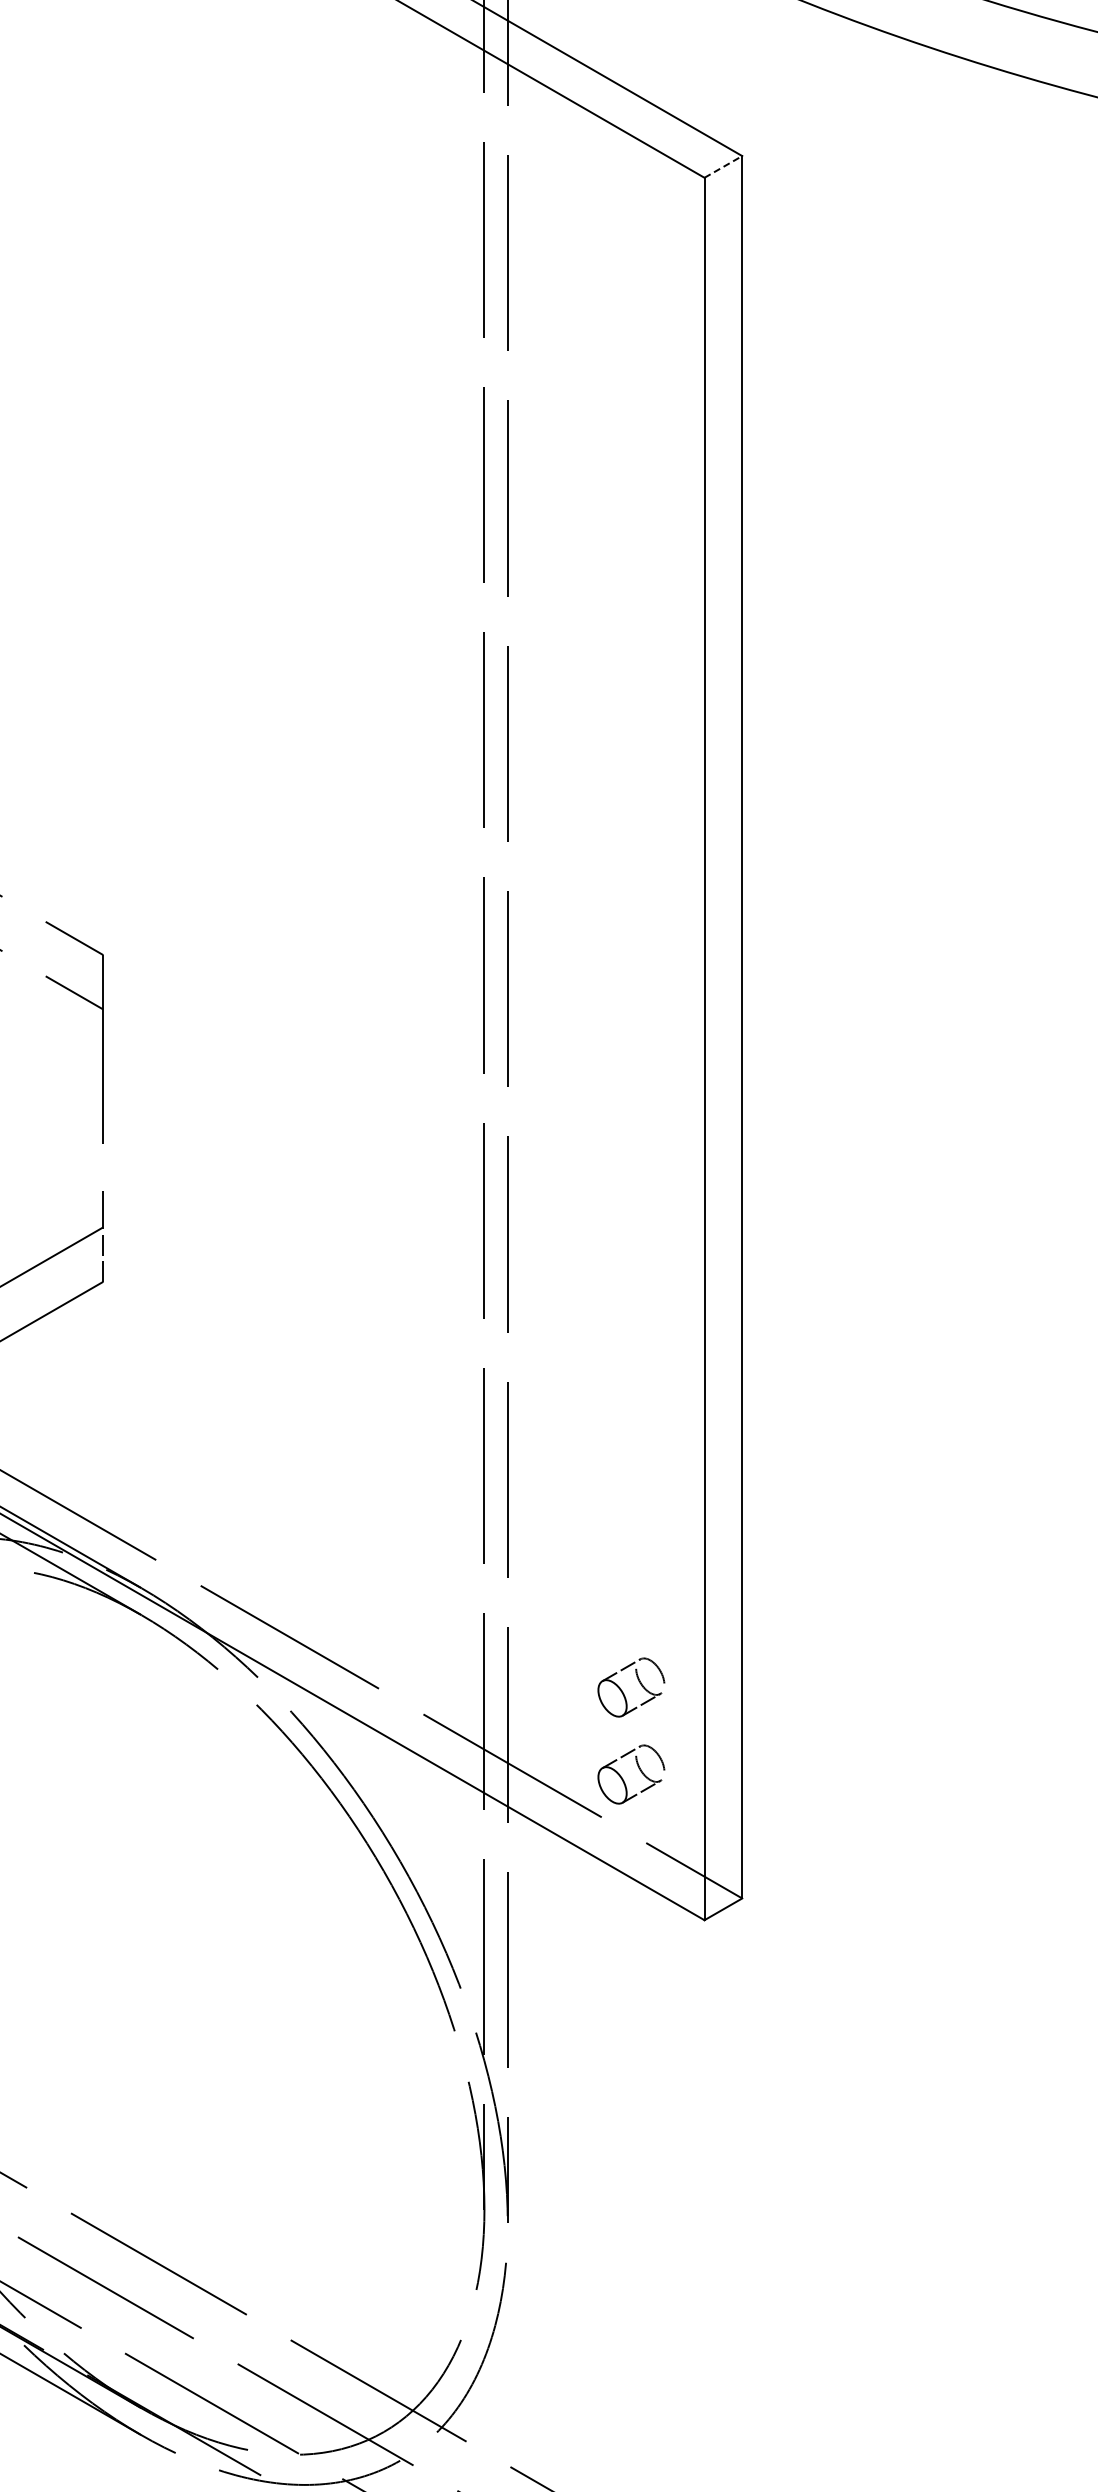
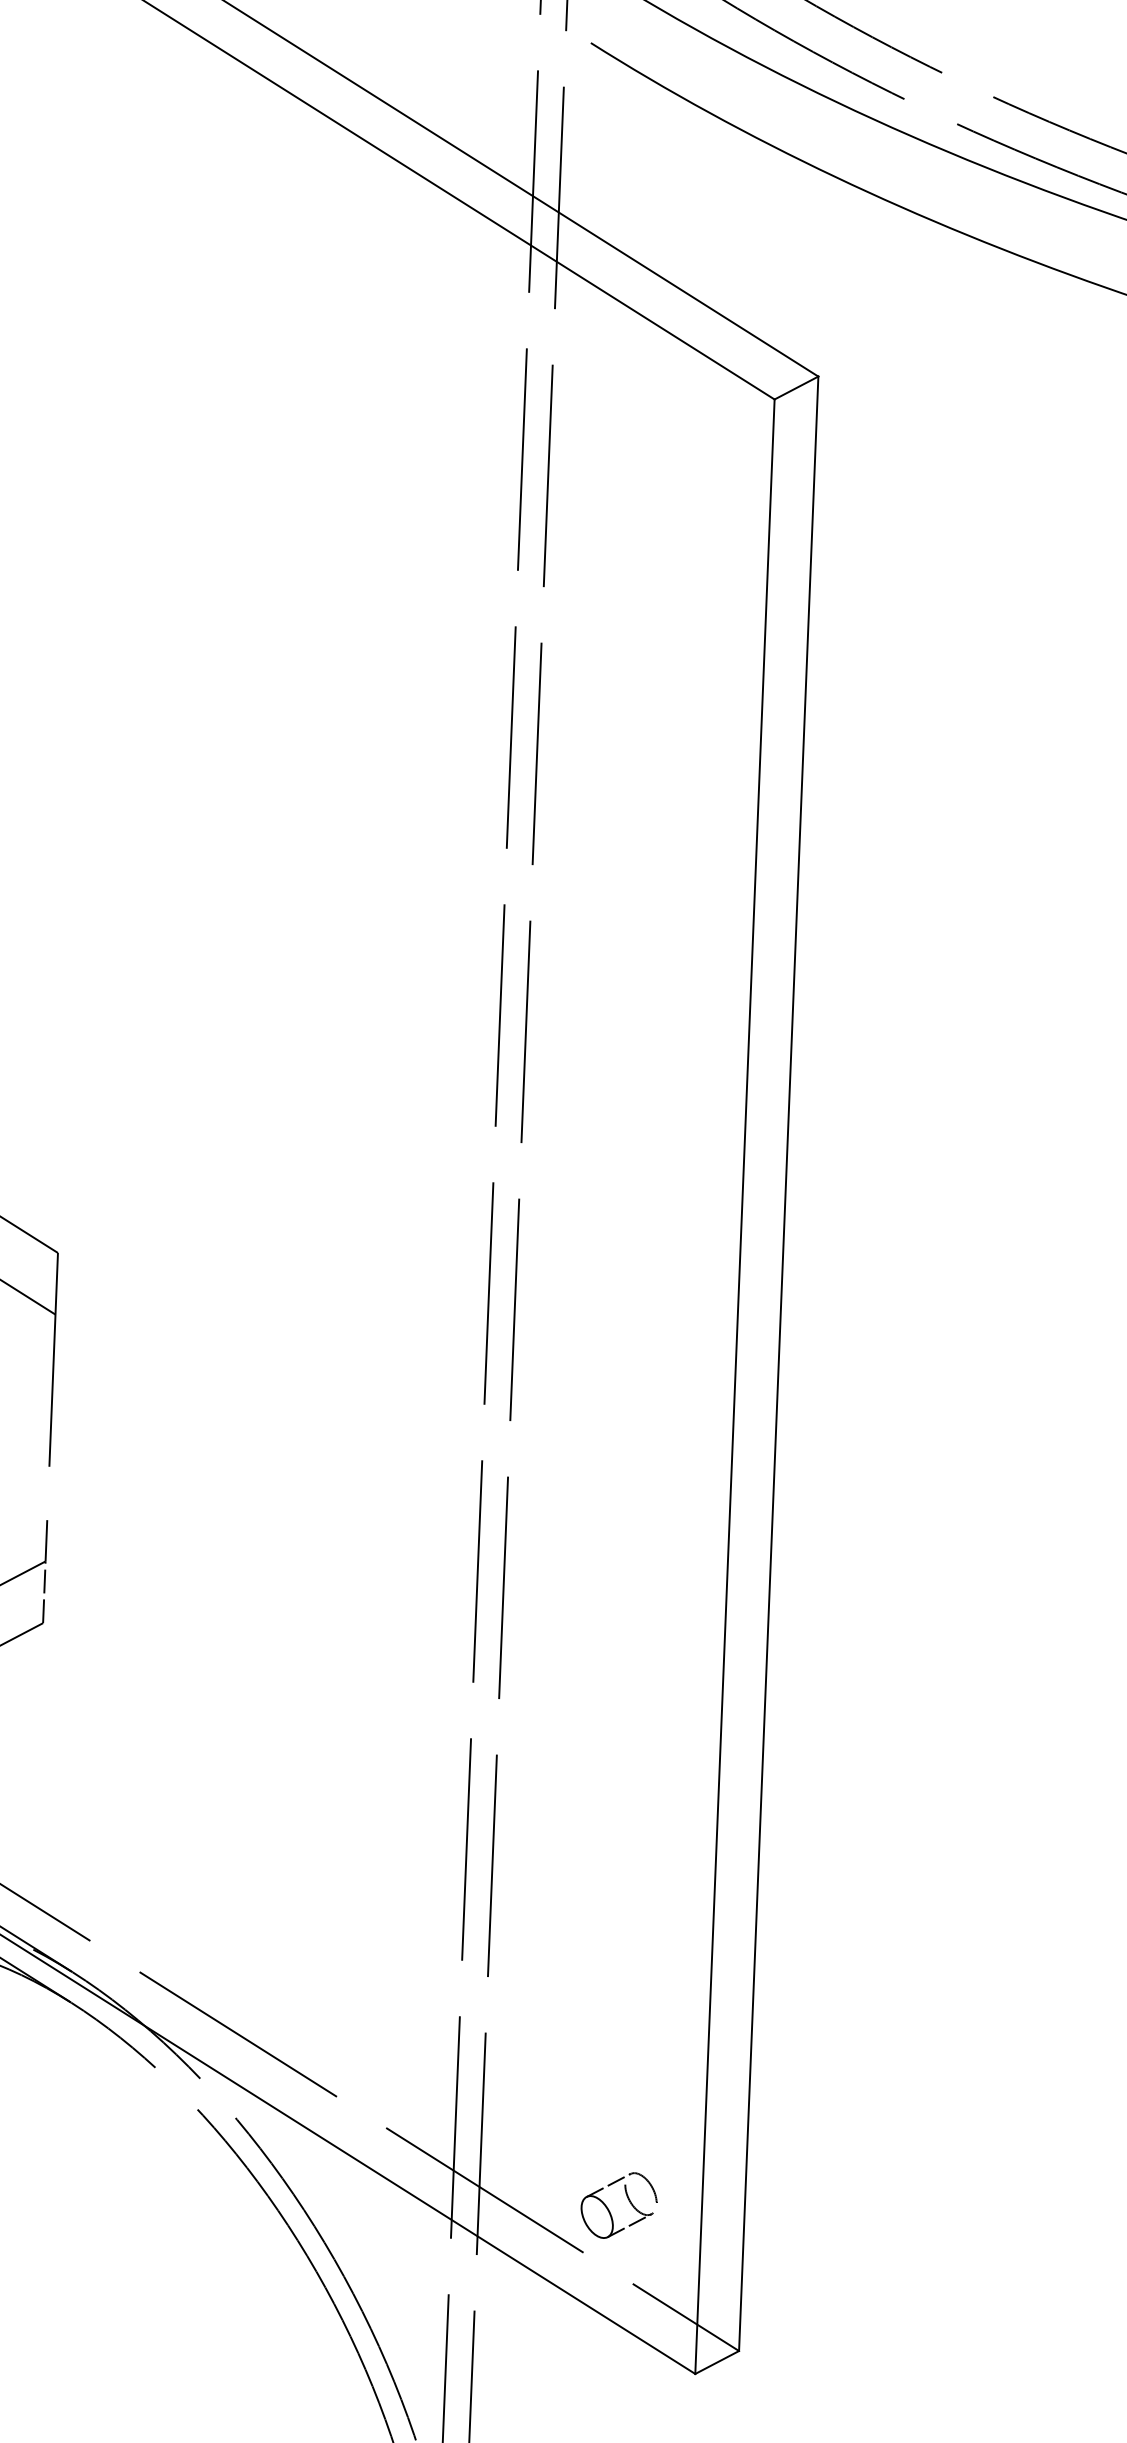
line: (723, 166) -> (796, 387), dashed -> solid
part: (639, 1683) -> (632, 2102), removed

